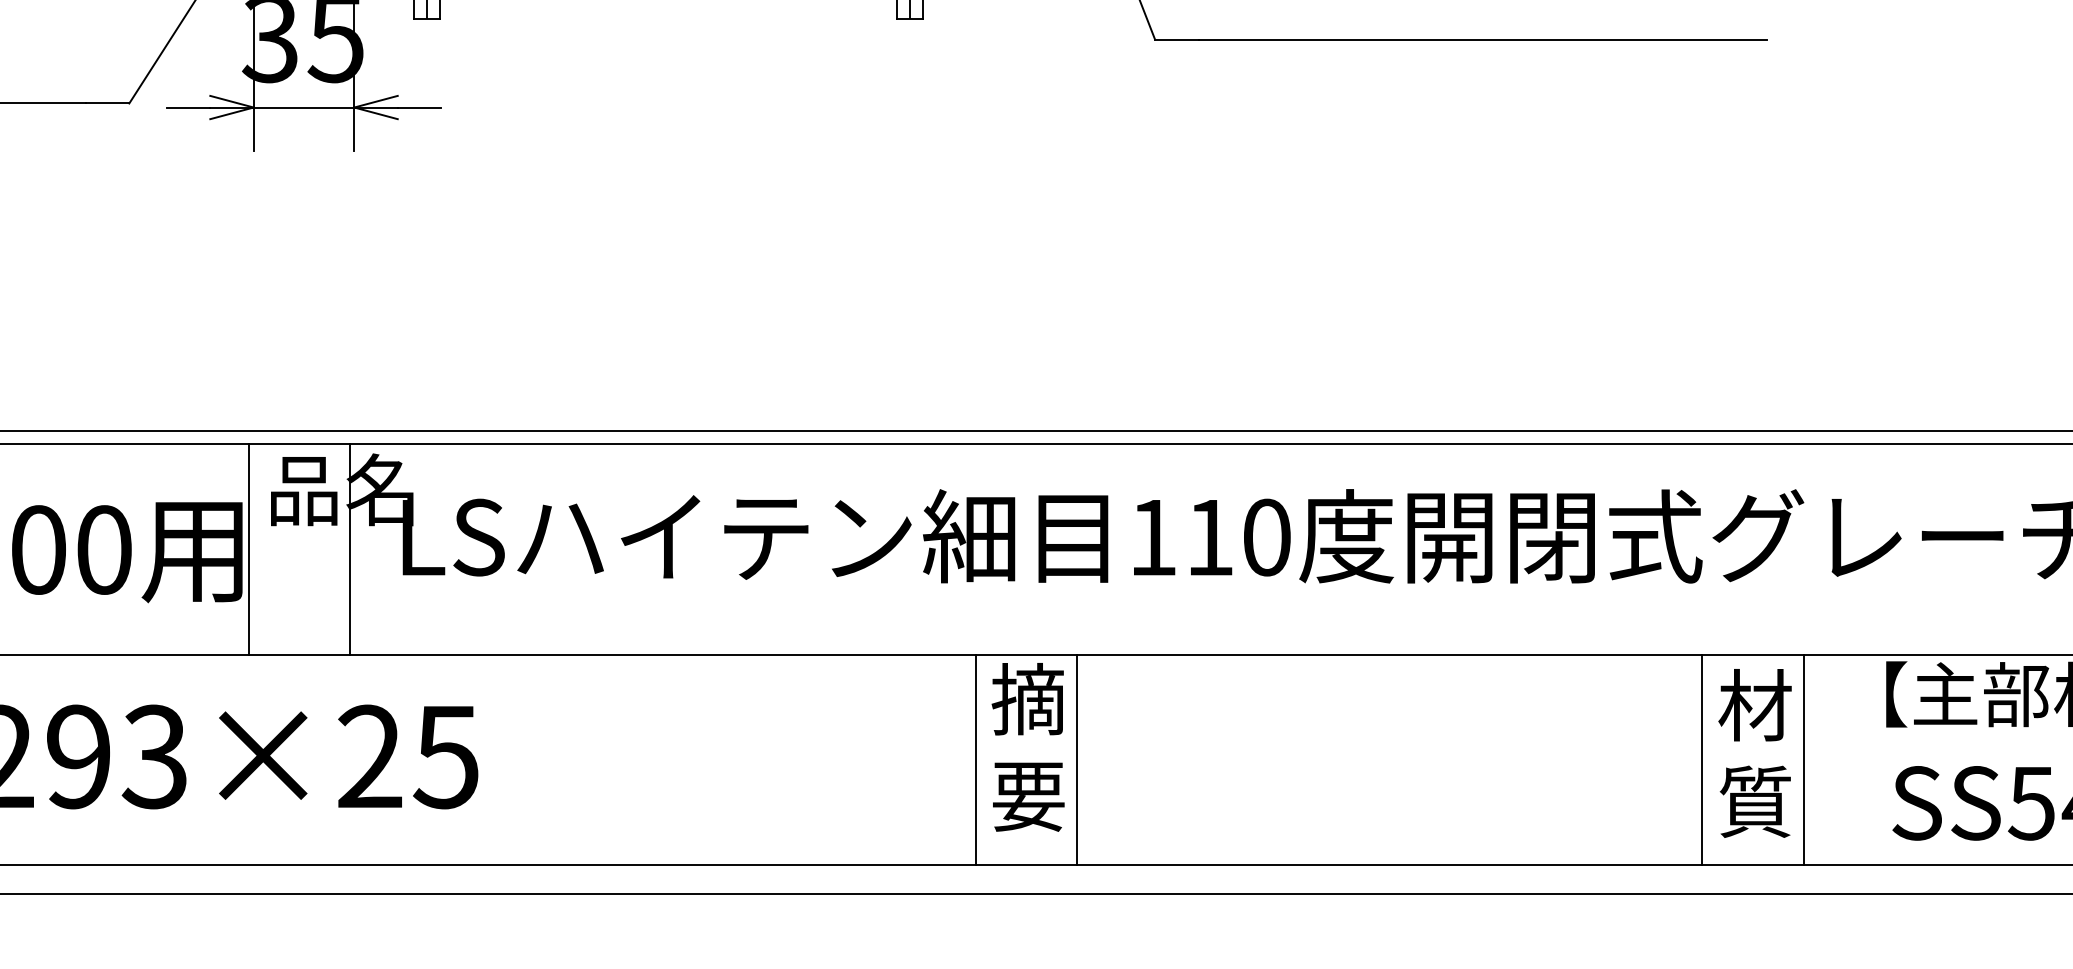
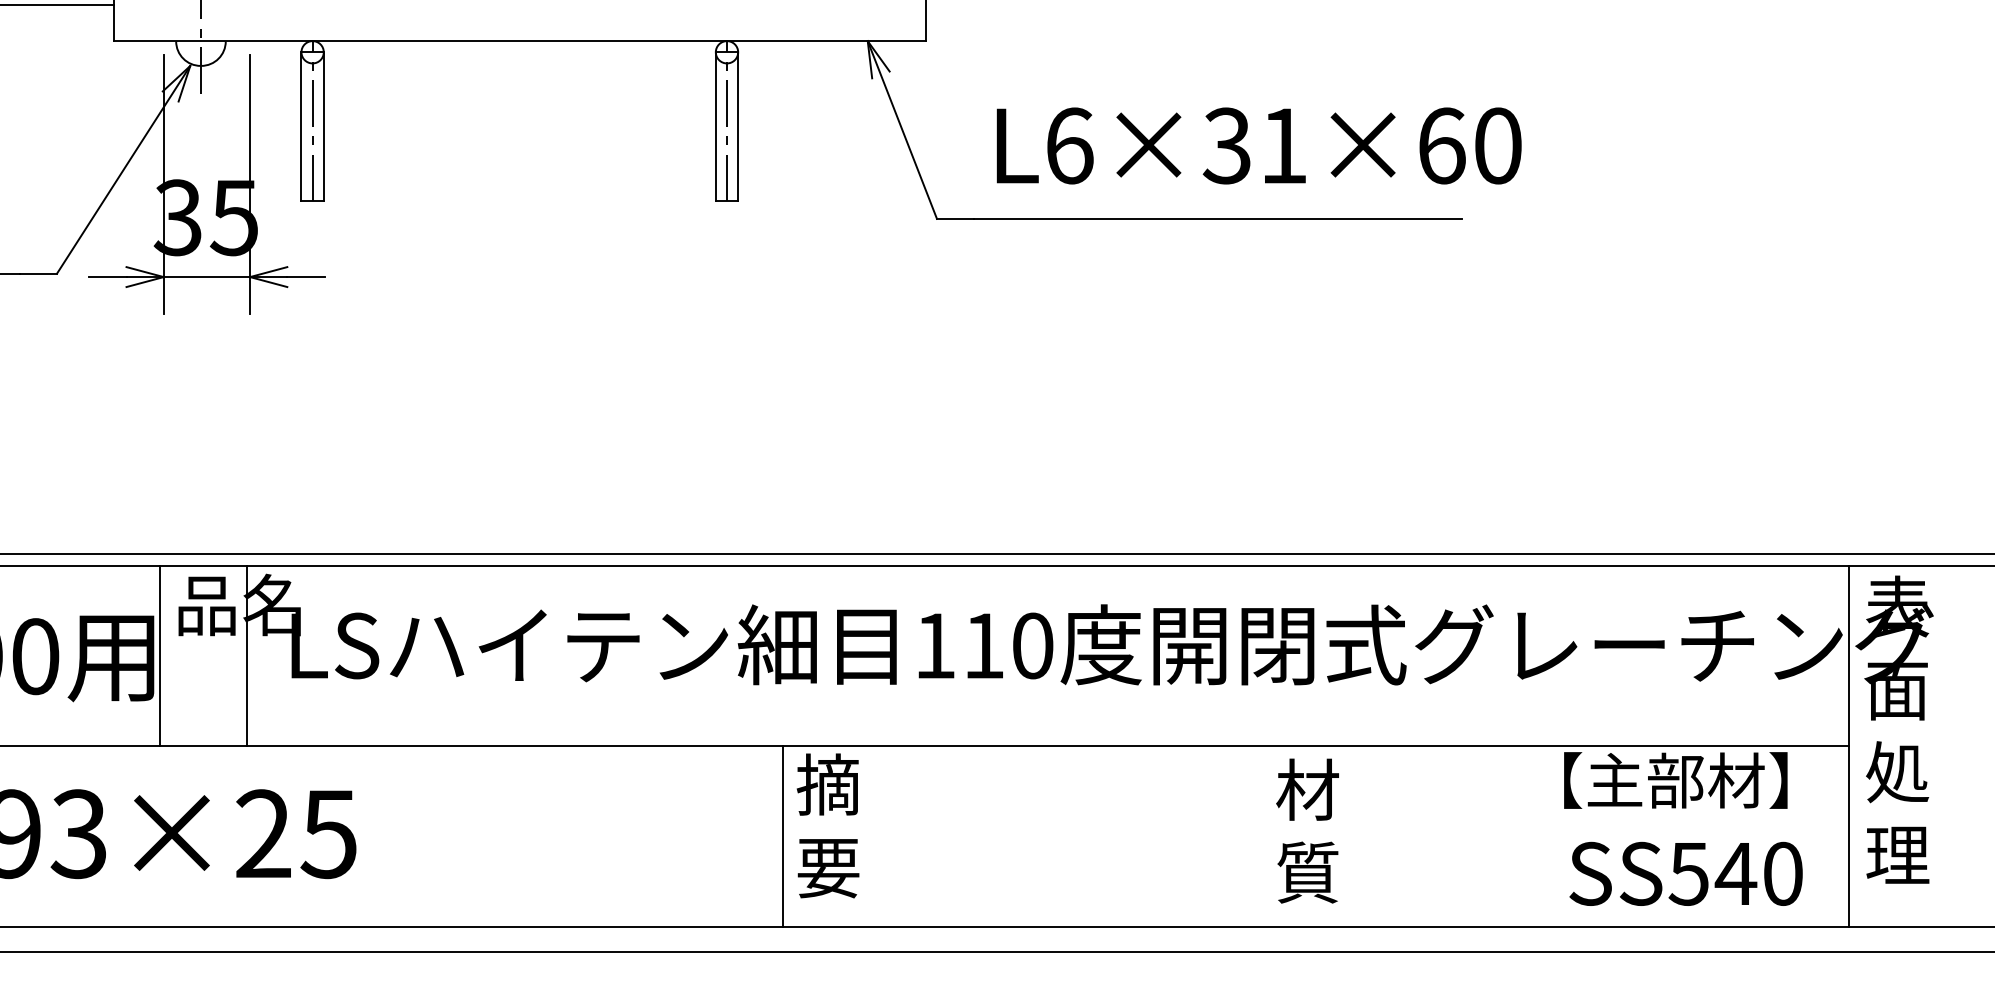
text: (1754, 752) -> (1307, 830), moved
line: (1077, 759) -> (870, 836), removed
line: (1702, 759) -> (1406, 836), removed
line: (1803, 759) -> (1493, 836), removed

